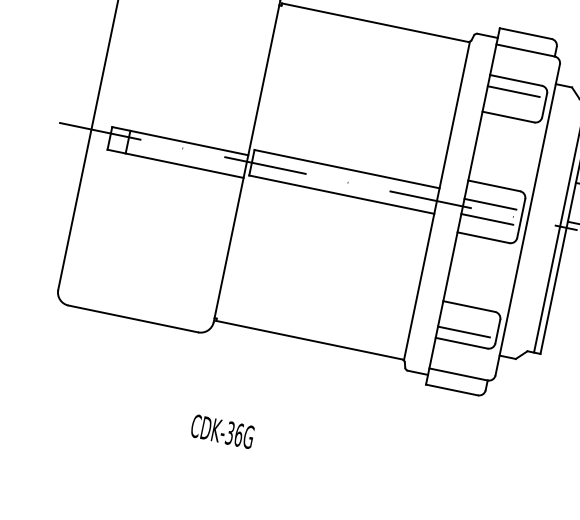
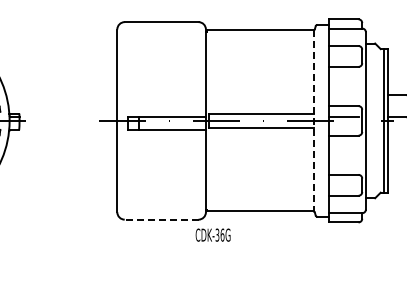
line: (513, 91) -> (343, 52), removed
line: (437, 200) -> (314, 120), solid -> dashed
line: (486, 219) -> (343, 125), removed
line: (133, 318) -> (161, 219), solid -> dashed
line: (463, 332) -> (343, 189), removed
text: (221, 430) -> (212, 234), moved

